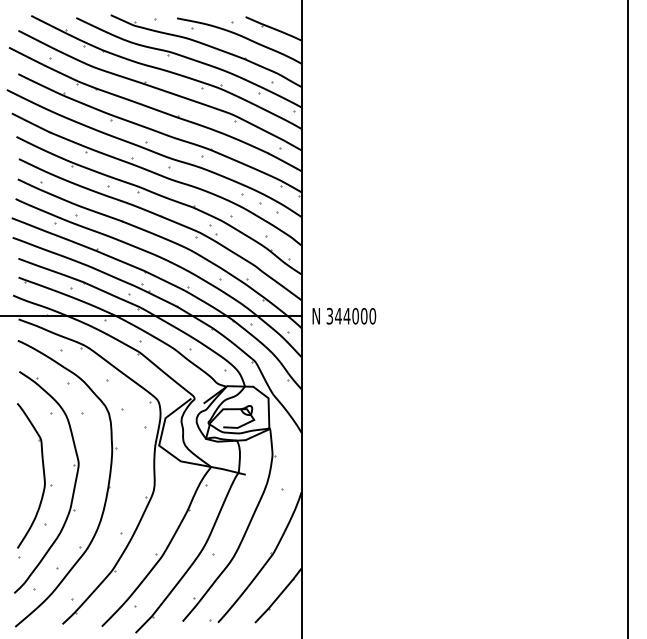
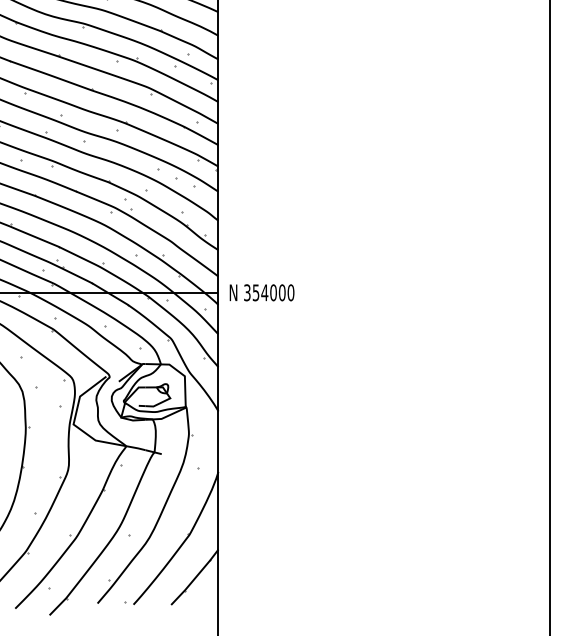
text: (337, 316) -> (255, 293), 344000 -> 354000

